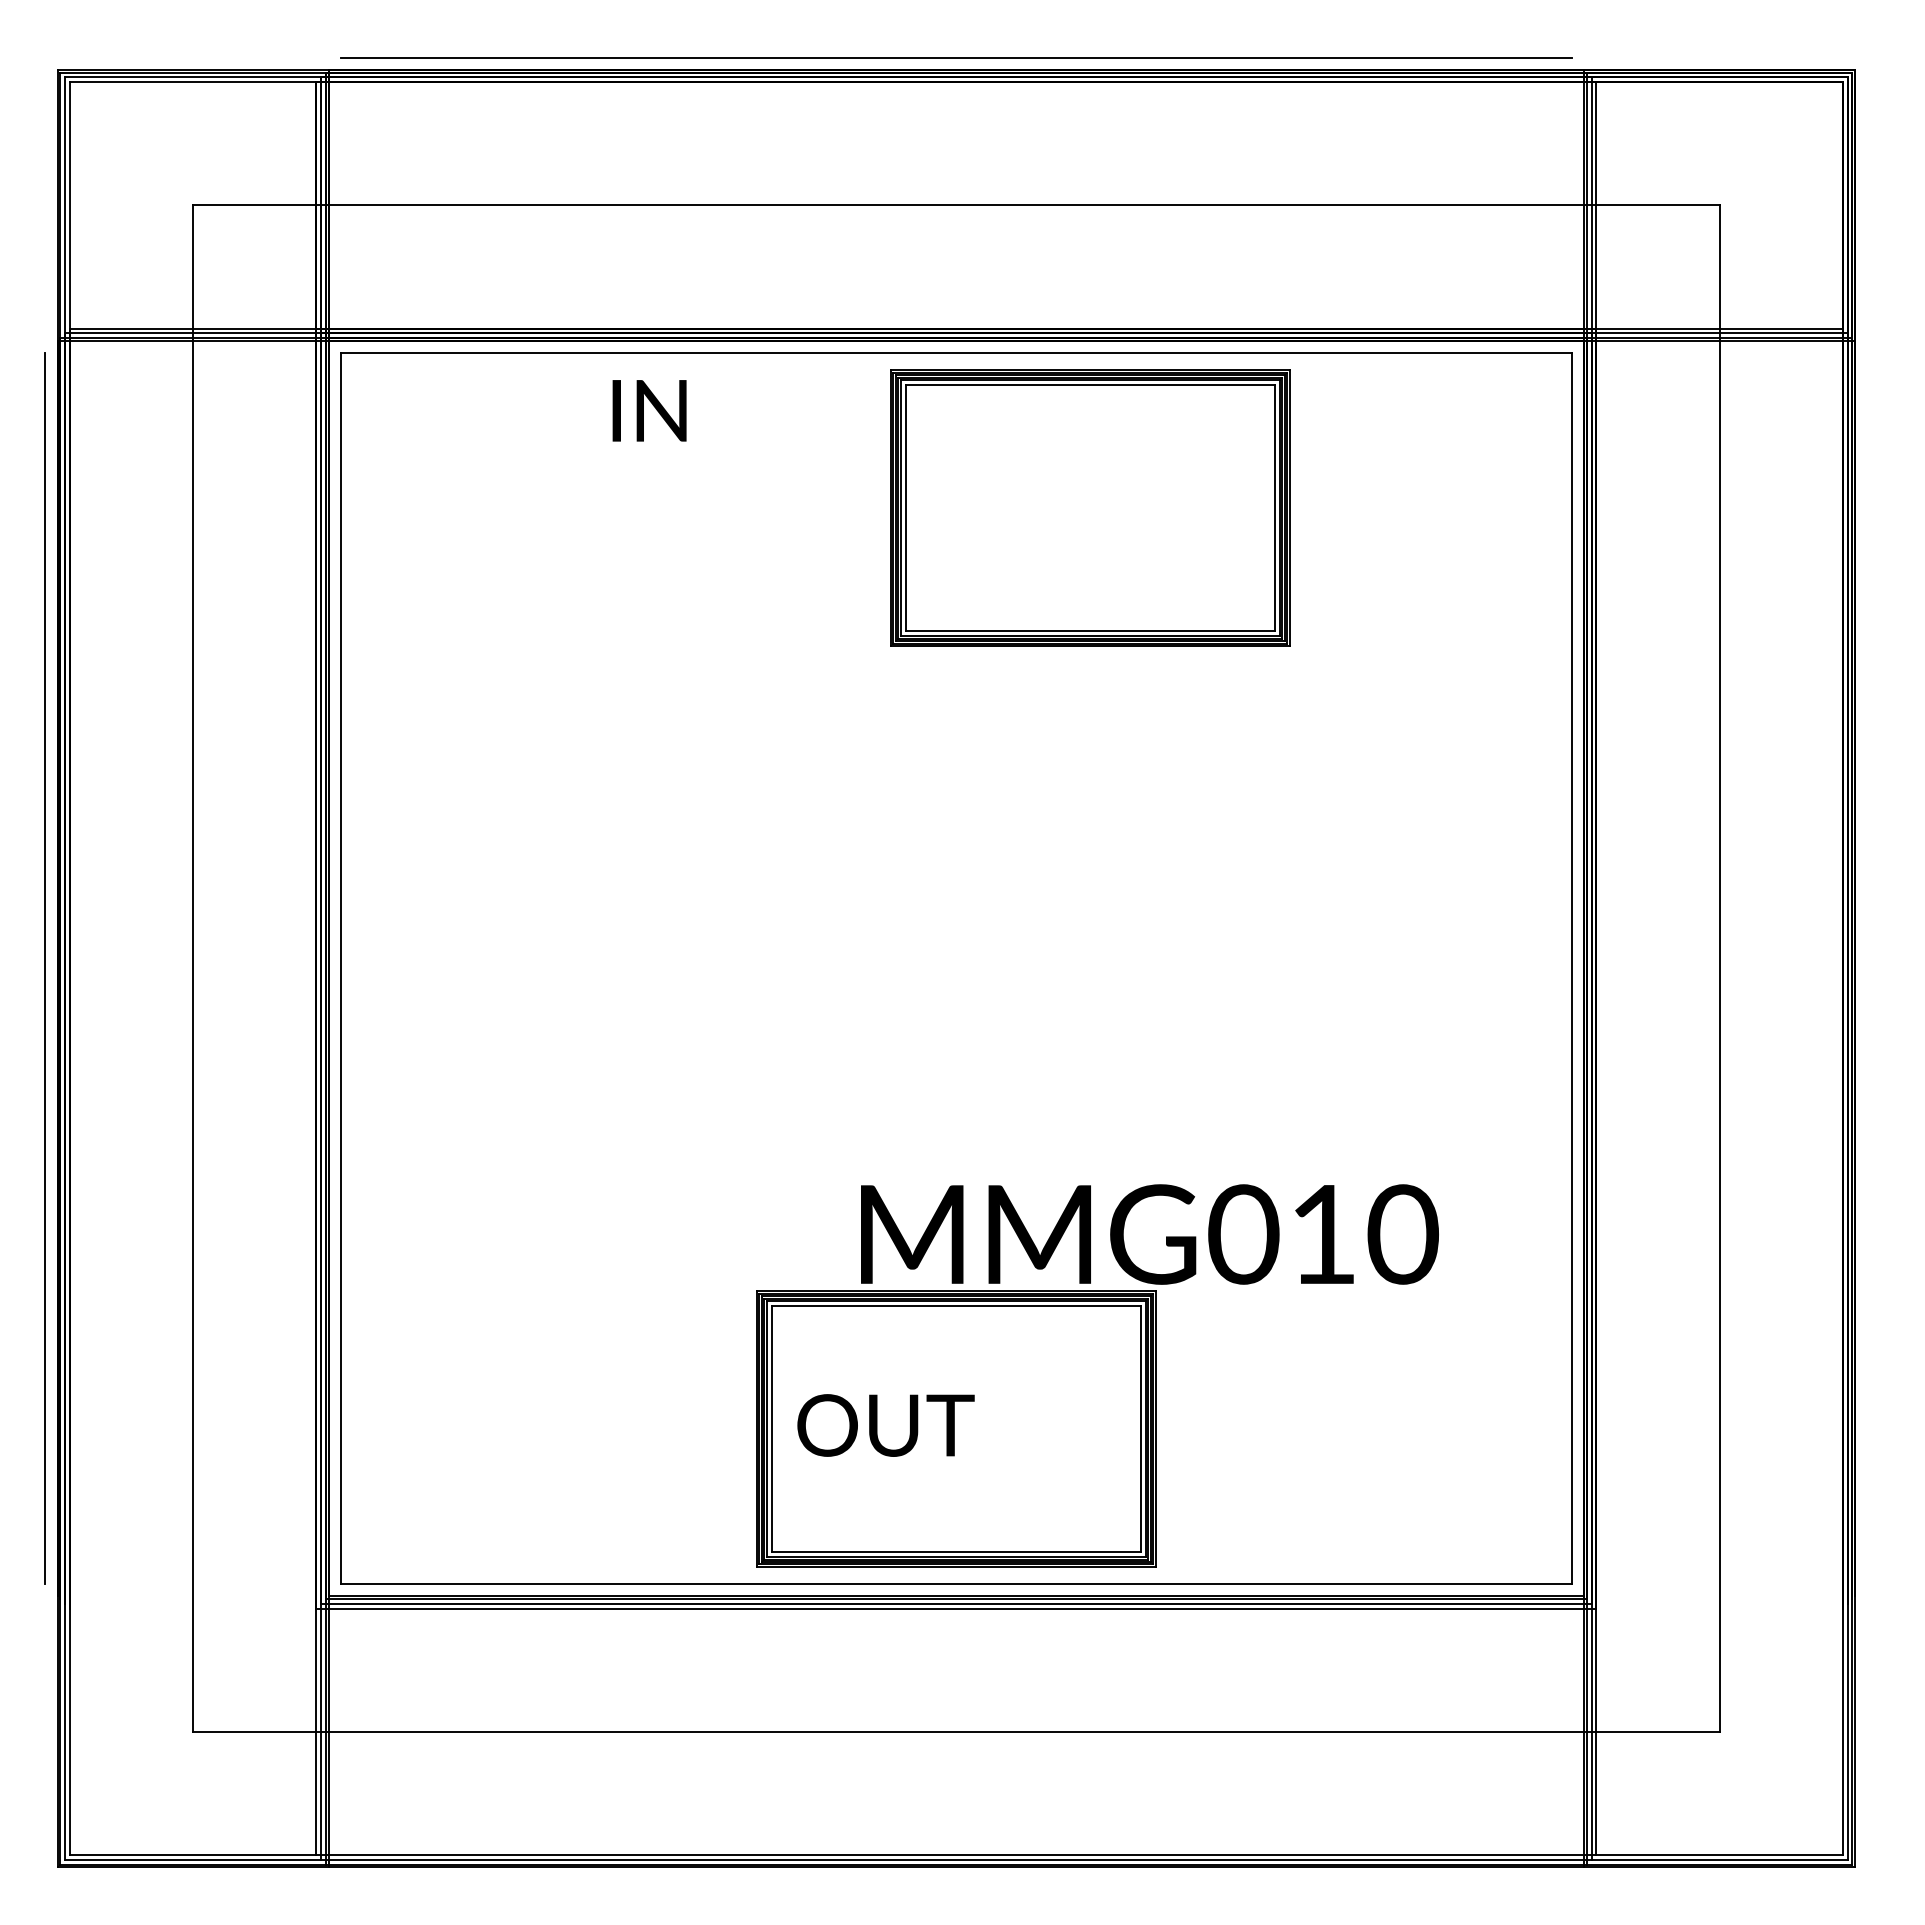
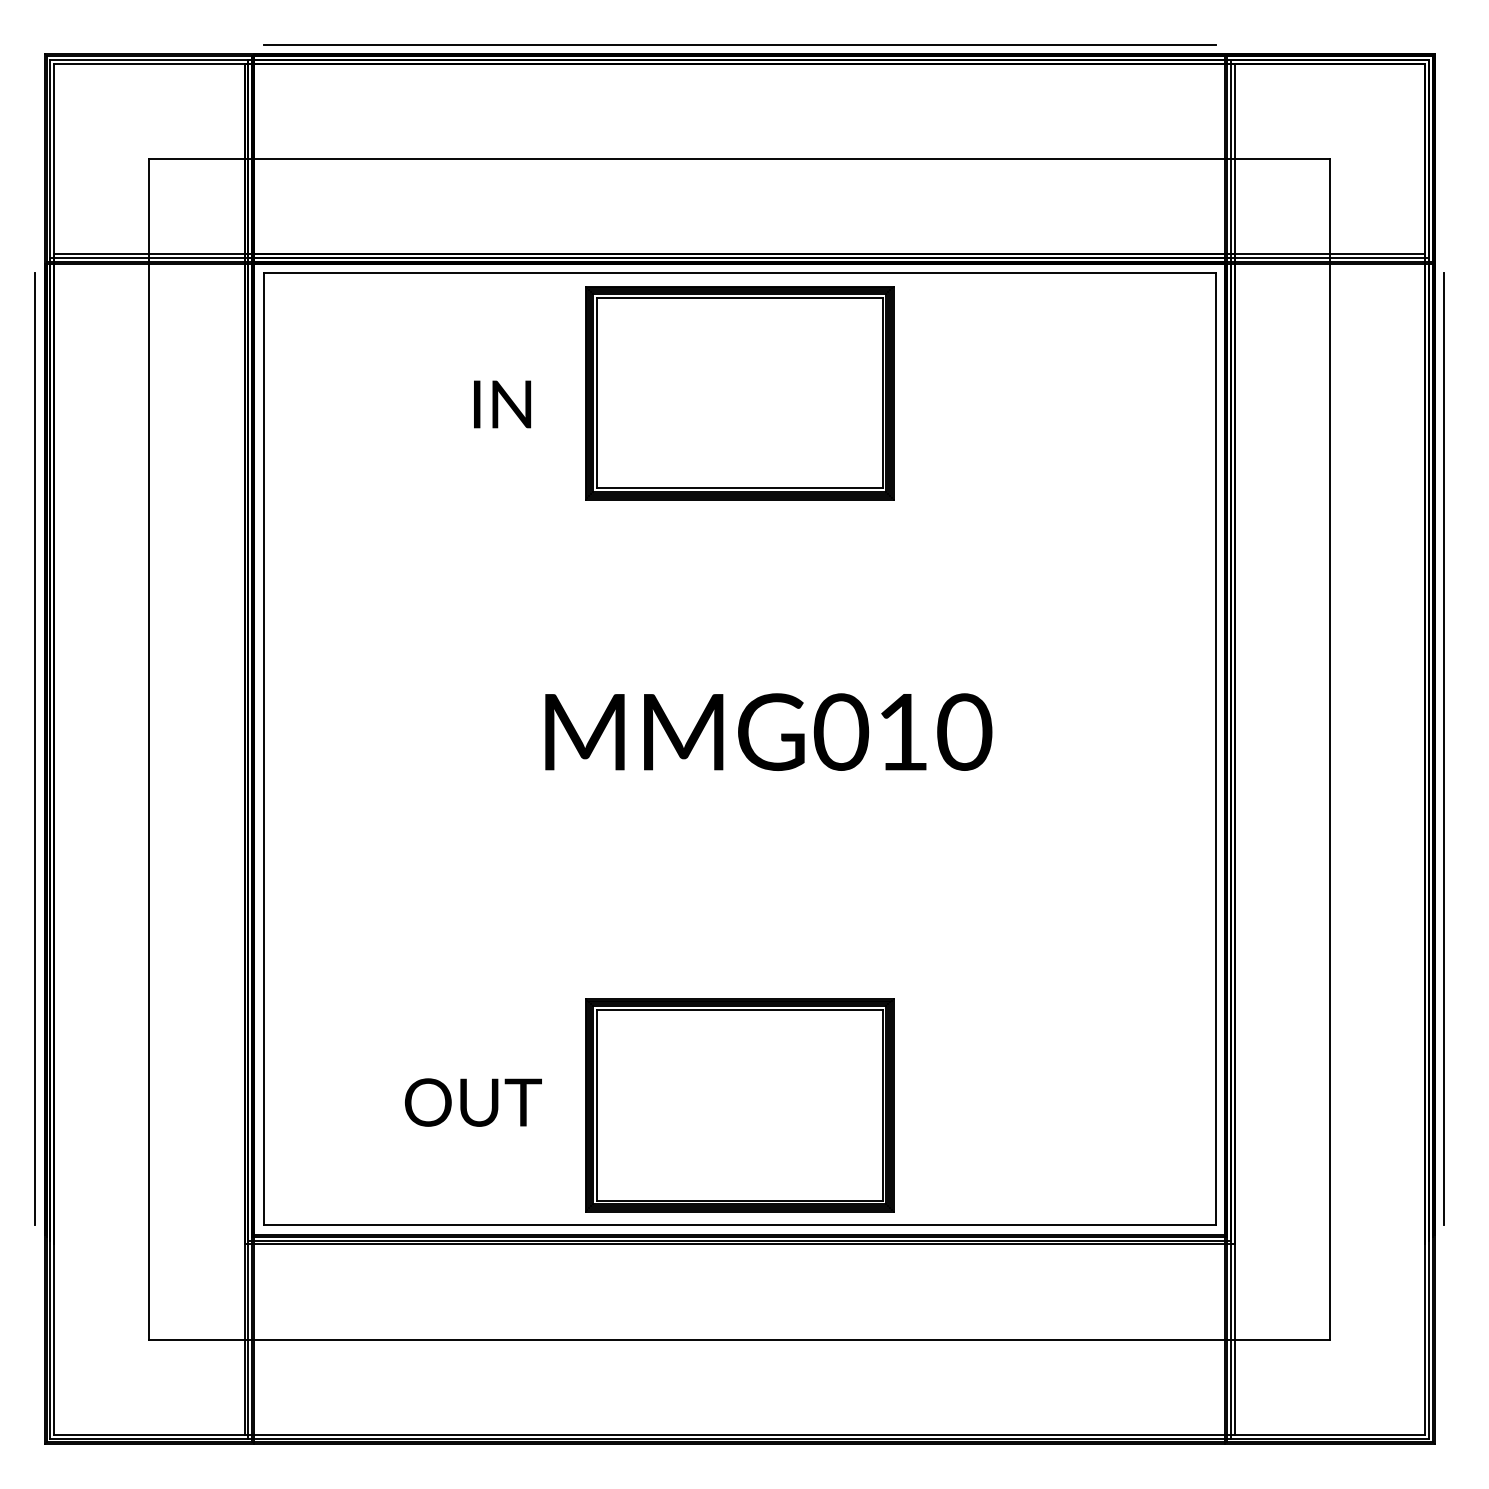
text: (649, 410) -> (502, 404), moved
part: (1090, 507) -> (739, 392), moved
line: (1867, 968) -> (1444, 749), added
text: (1149, 1234) -> (768, 732), moved
text: (885, 1425) -> (473, 1102), moved

